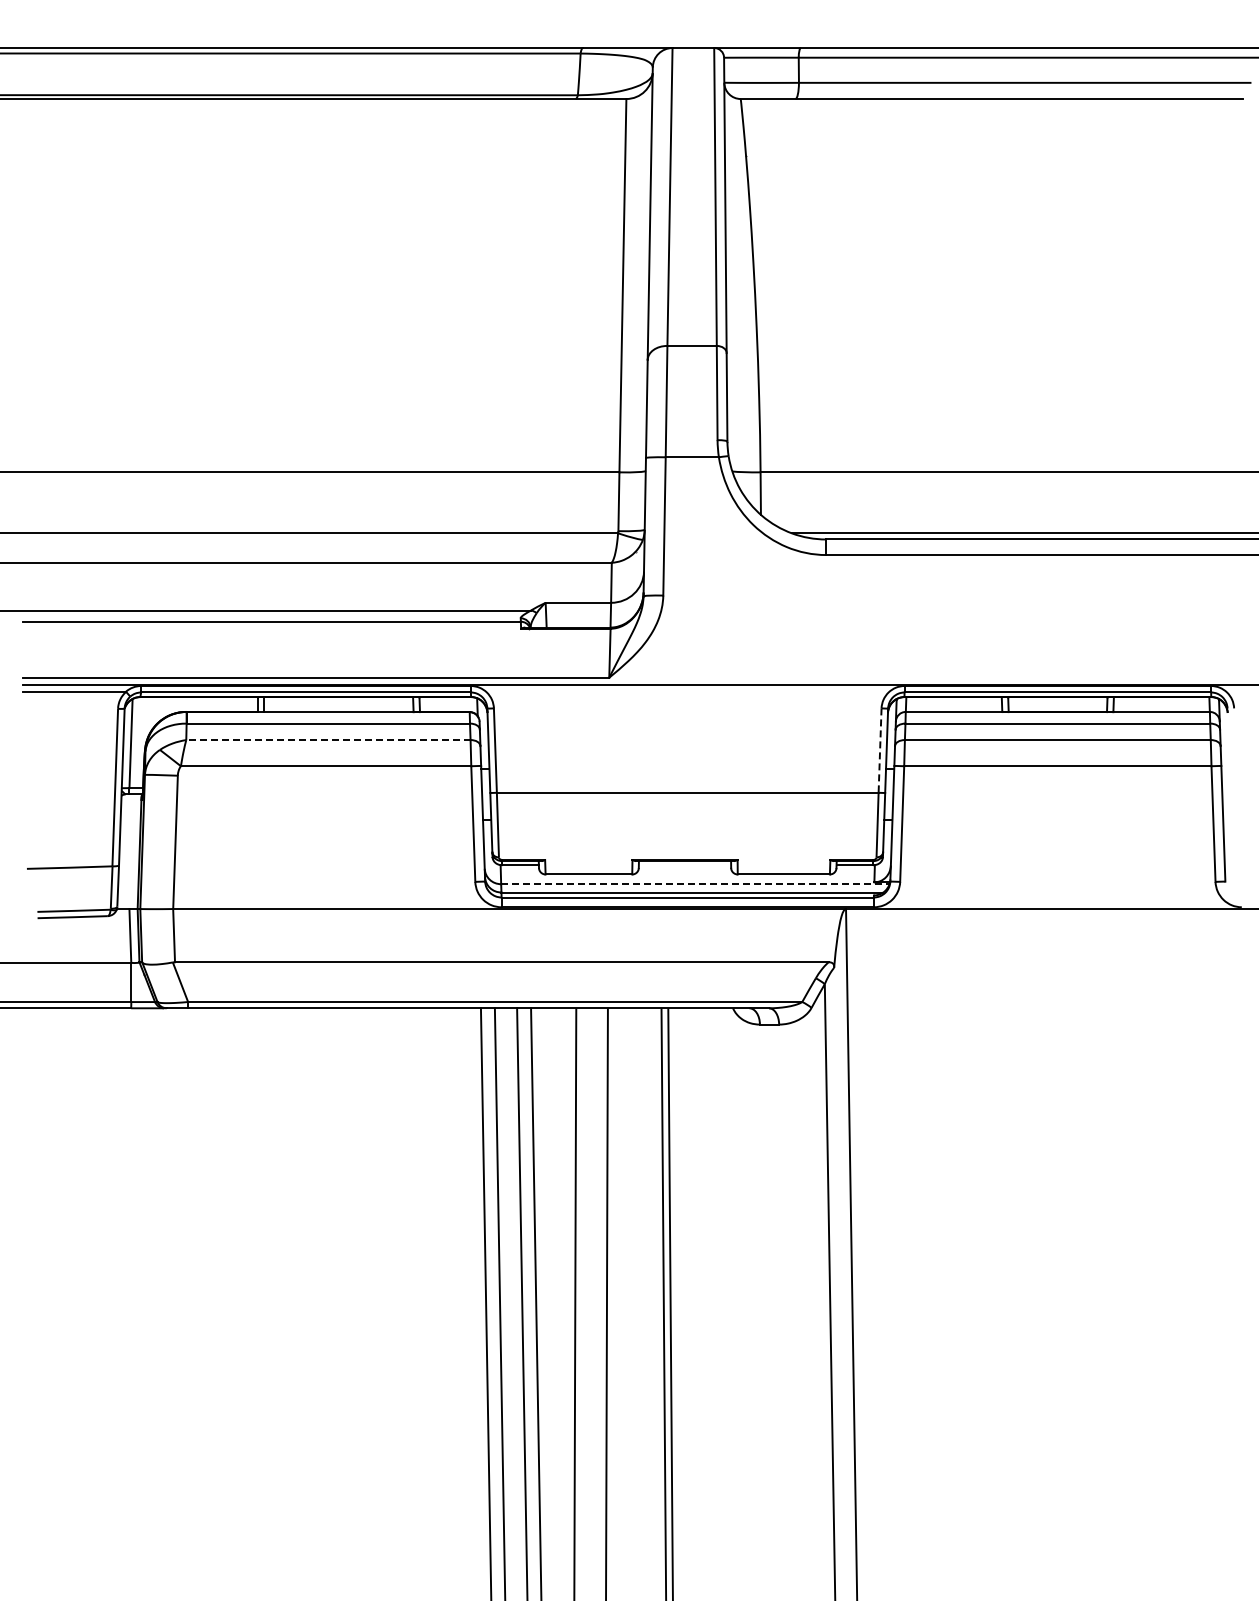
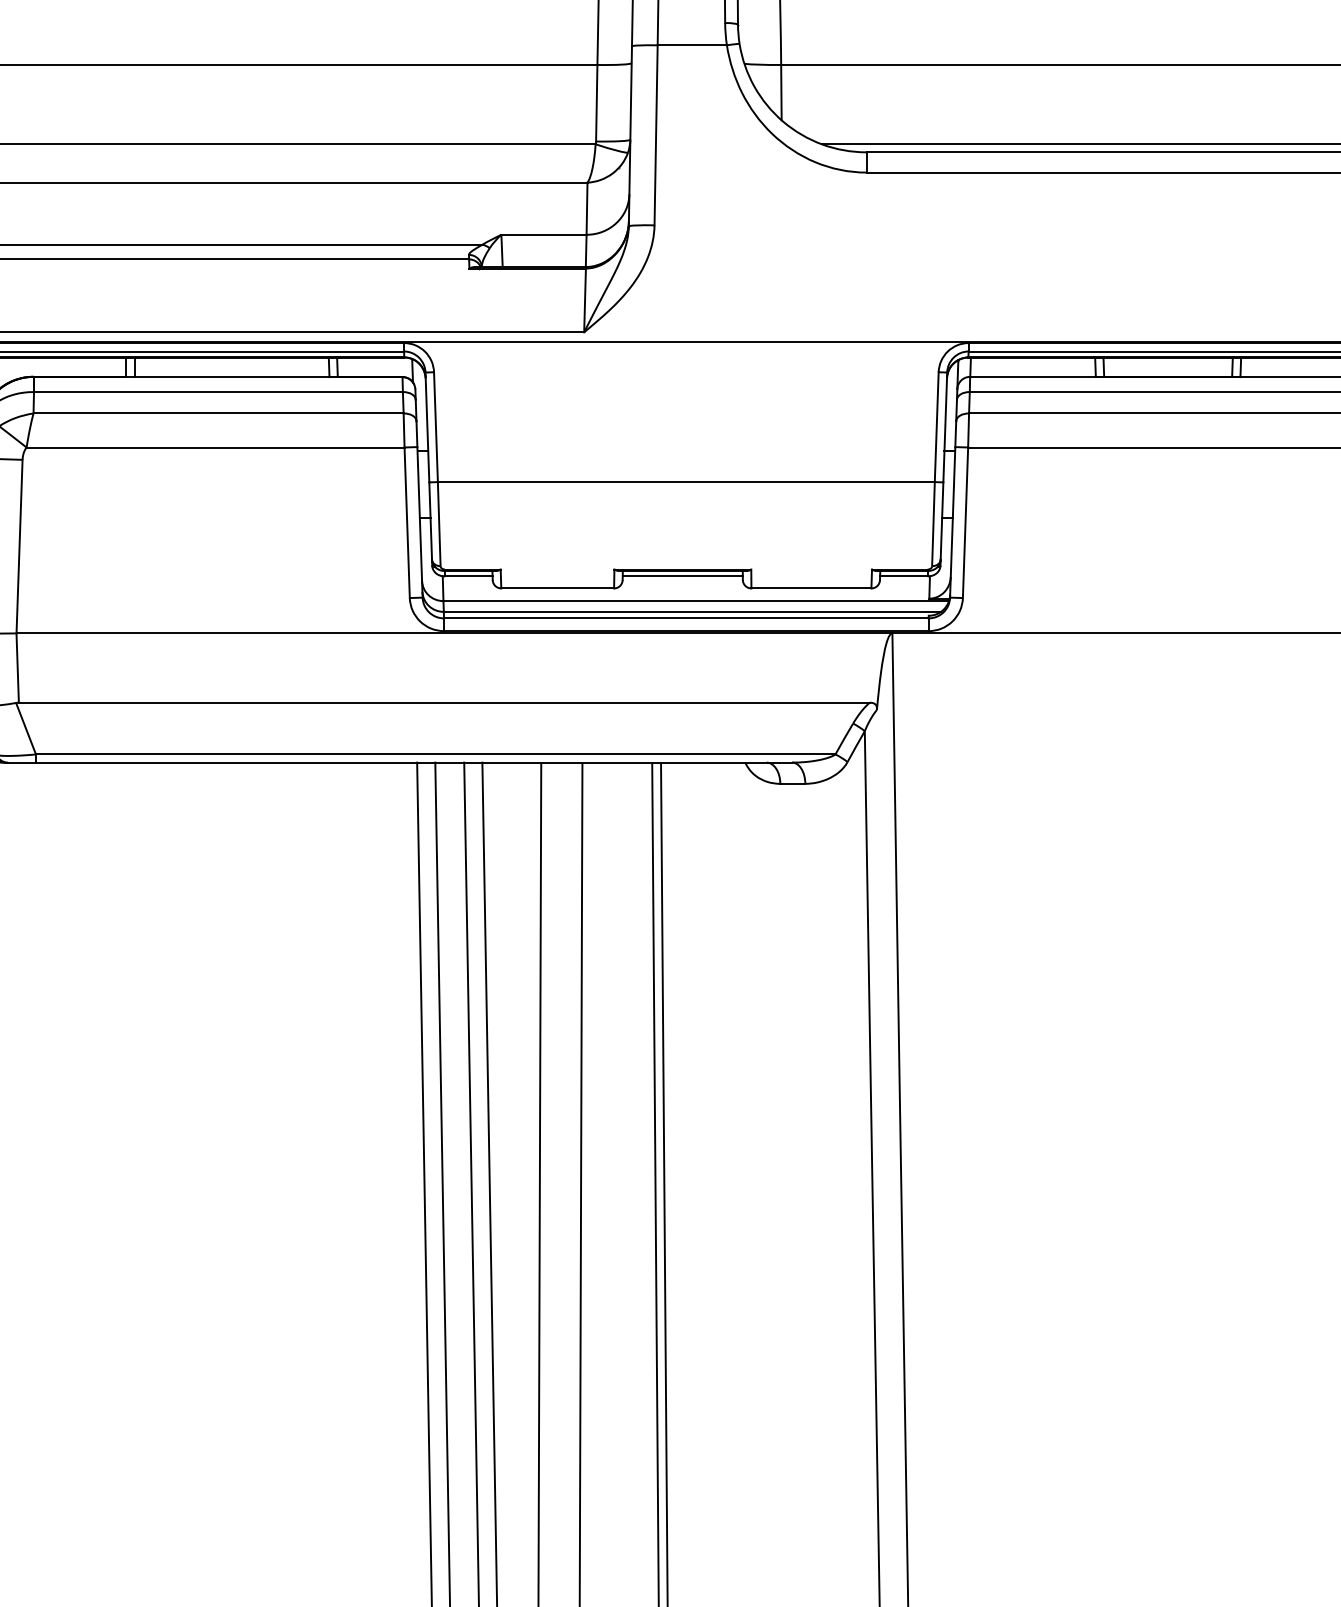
line: (327, 740) -> (217, 414), dashed -> solid
line: (880, 751) -> (937, 428), dashed -> solid
line: (684, 865) -> (682, 576), added
line: (695, 884) -> (696, 601), dashed -> solid

